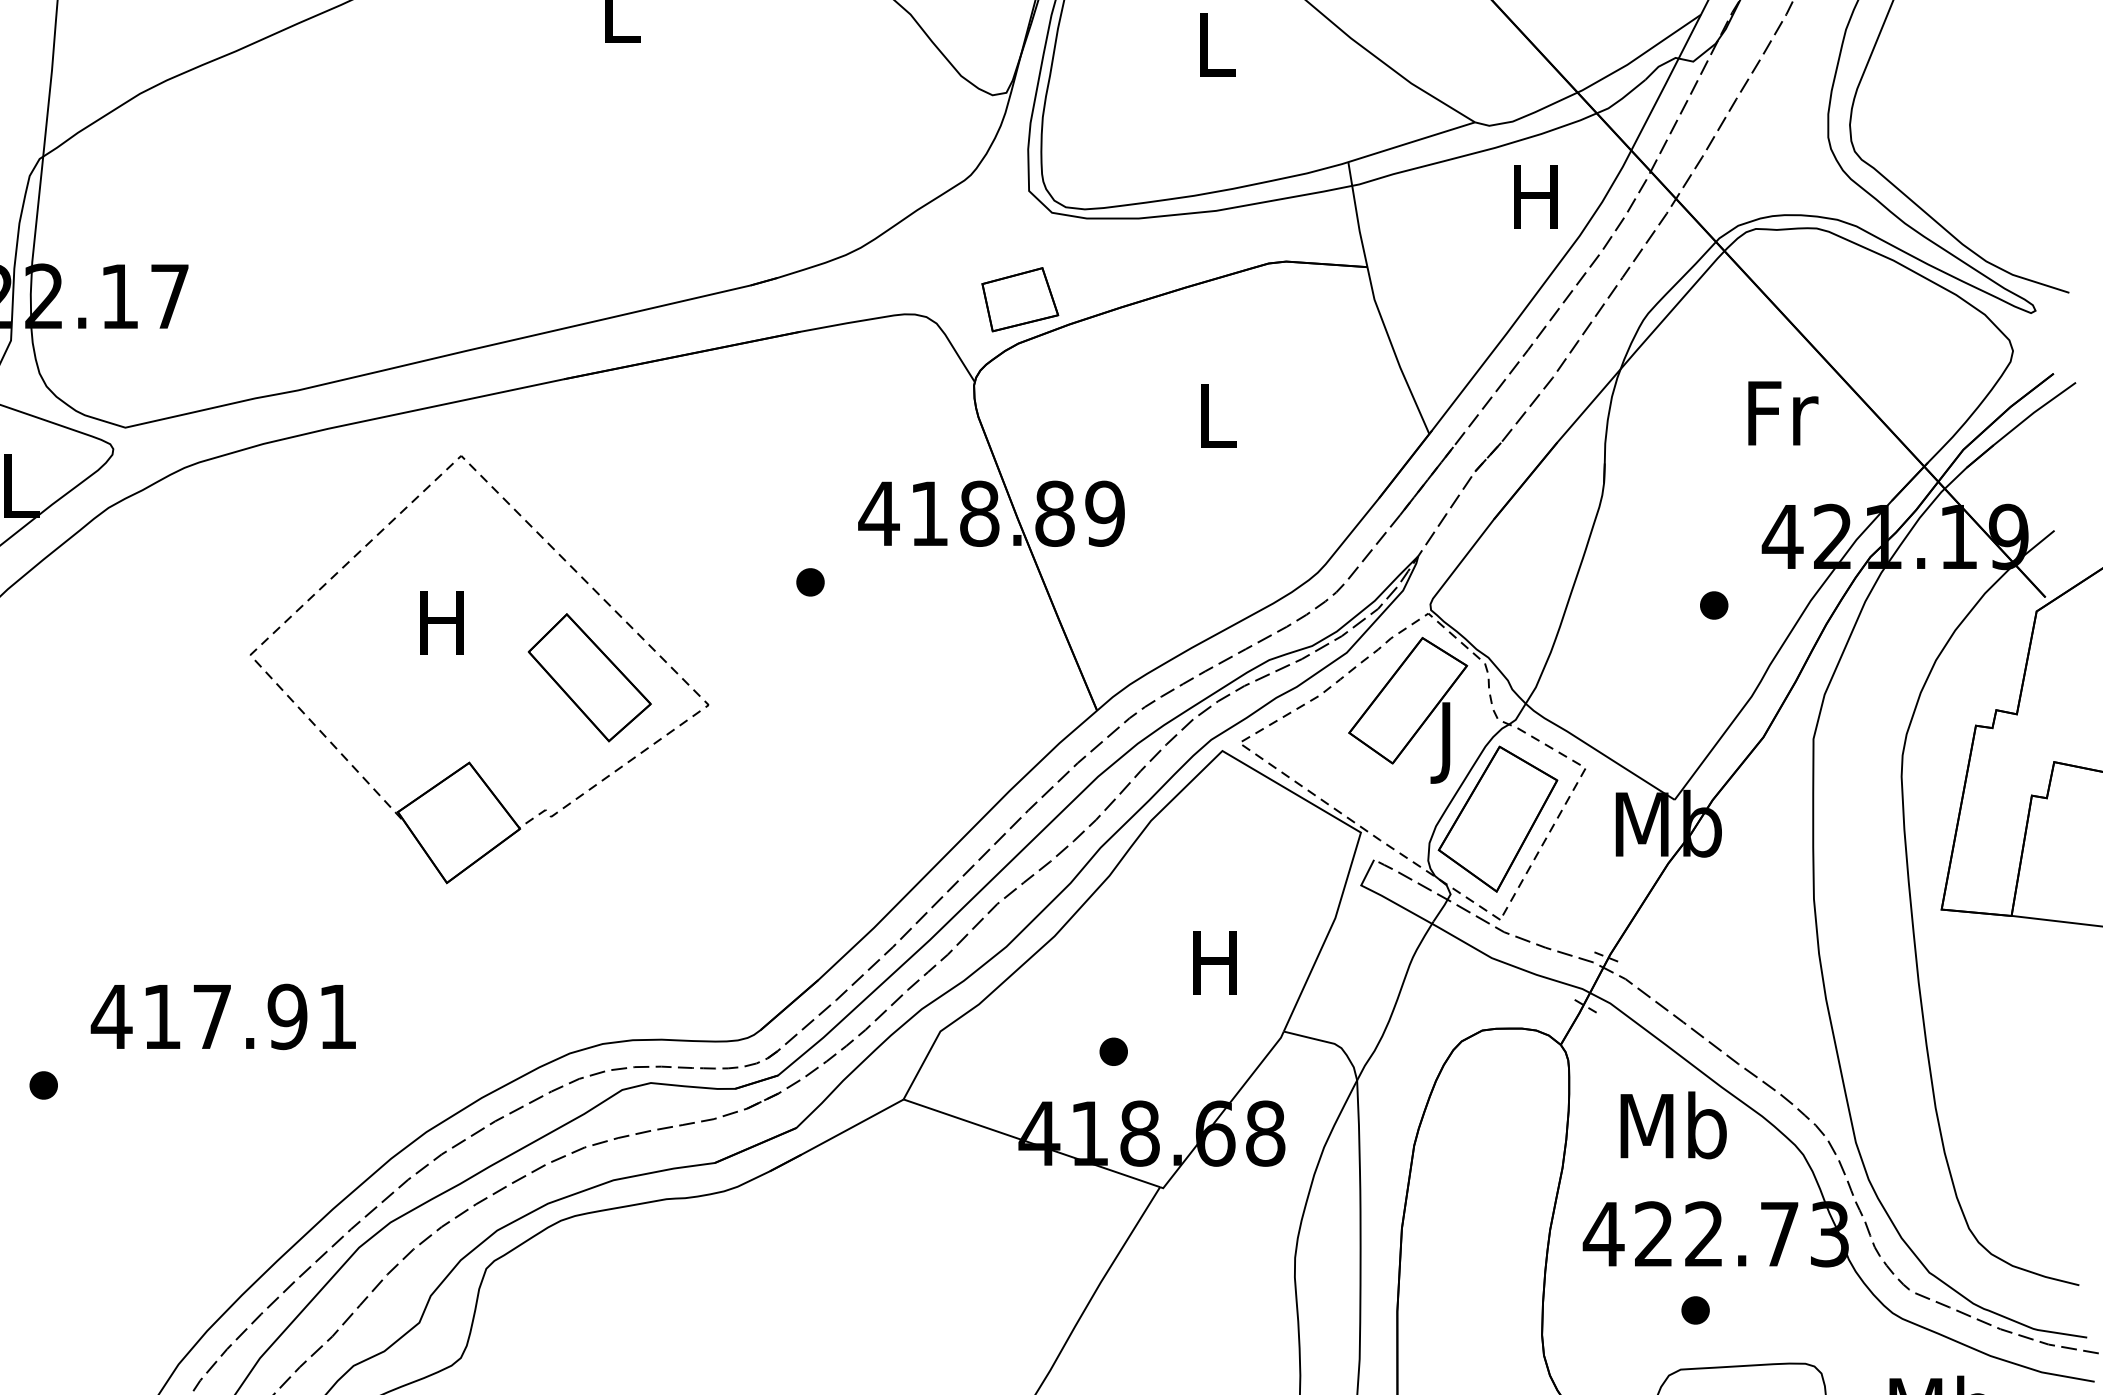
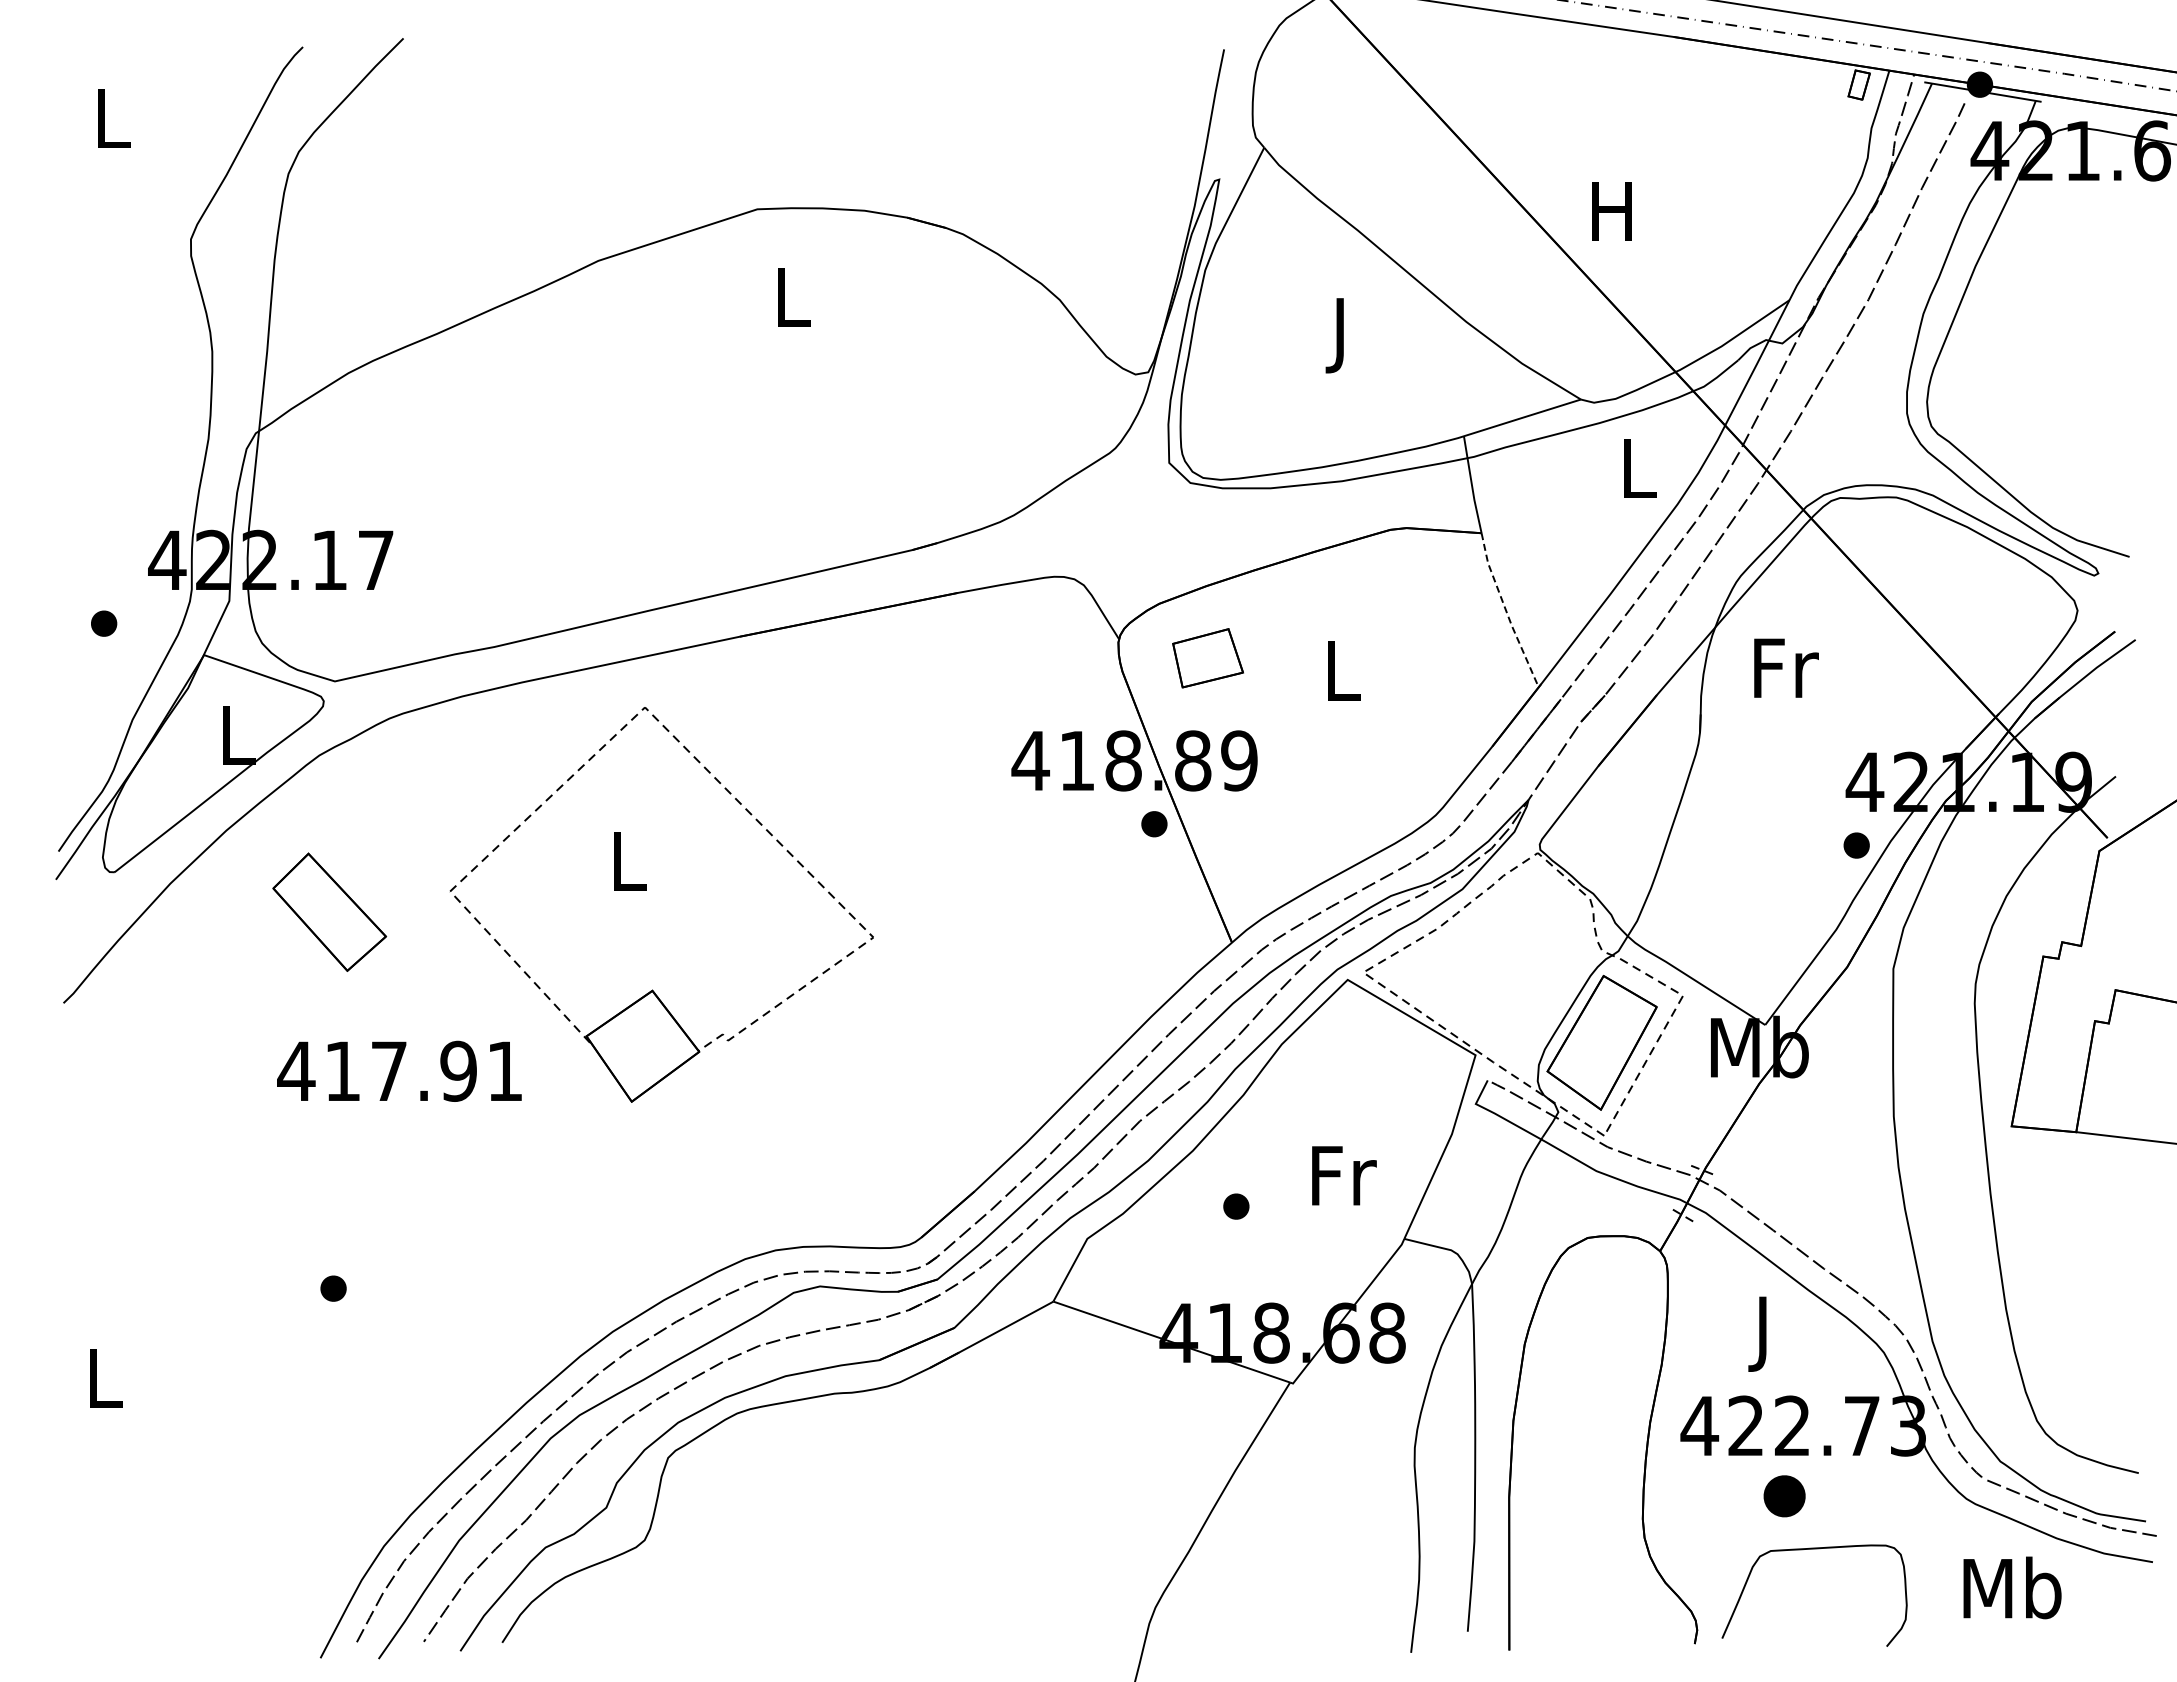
text: (1216, 52) -> (1342, 335), L -> J
text: (1535, 197) -> (1636, 468), H -> L
part: (1019, 299) -> (1207, 658), moved
line: (1394, 351) -> (1506, 611), solid -> dashed
text: (1783, 412) -> (1786, 667), moved
part: (810, 582) -> (1154, 824), moved
part: (1713, 605) -> (1856, 845), moved
text: (441, 622) -> (626, 861), H -> L
part: (589, 676) -> (329, 911), moved
part: (1407, 710) -> (1518, 942), removed
text: (1218, 962) -> (1344, 1175), H -> Fr
text: (223, 1015) -> (399, 1070), moved
part: (1113, 1051) -> (1236, 1206), moved
part: (43, 1085) -> (333, 1288), moved
text: (1673, 1132) -> (1764, 1332), Mb -> J
part: (1695, 1310) -> (1784, 1496), size x1.6

